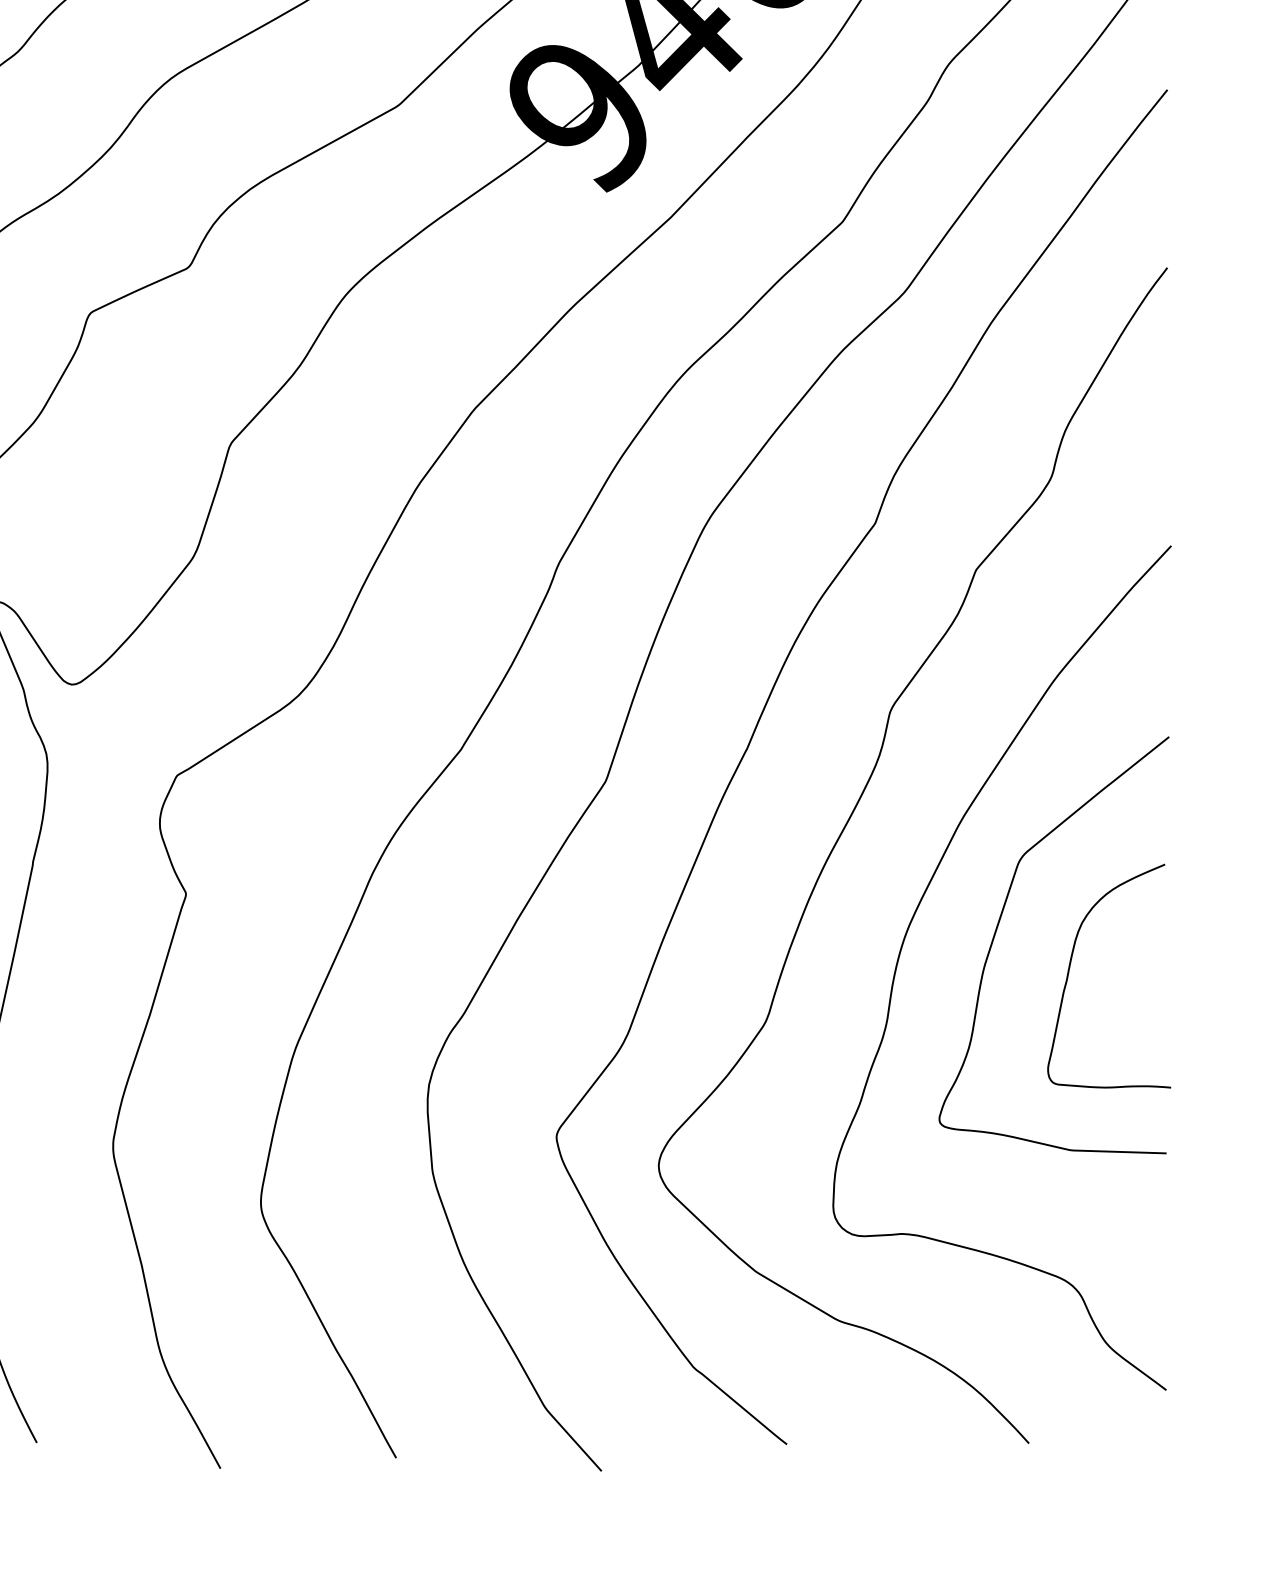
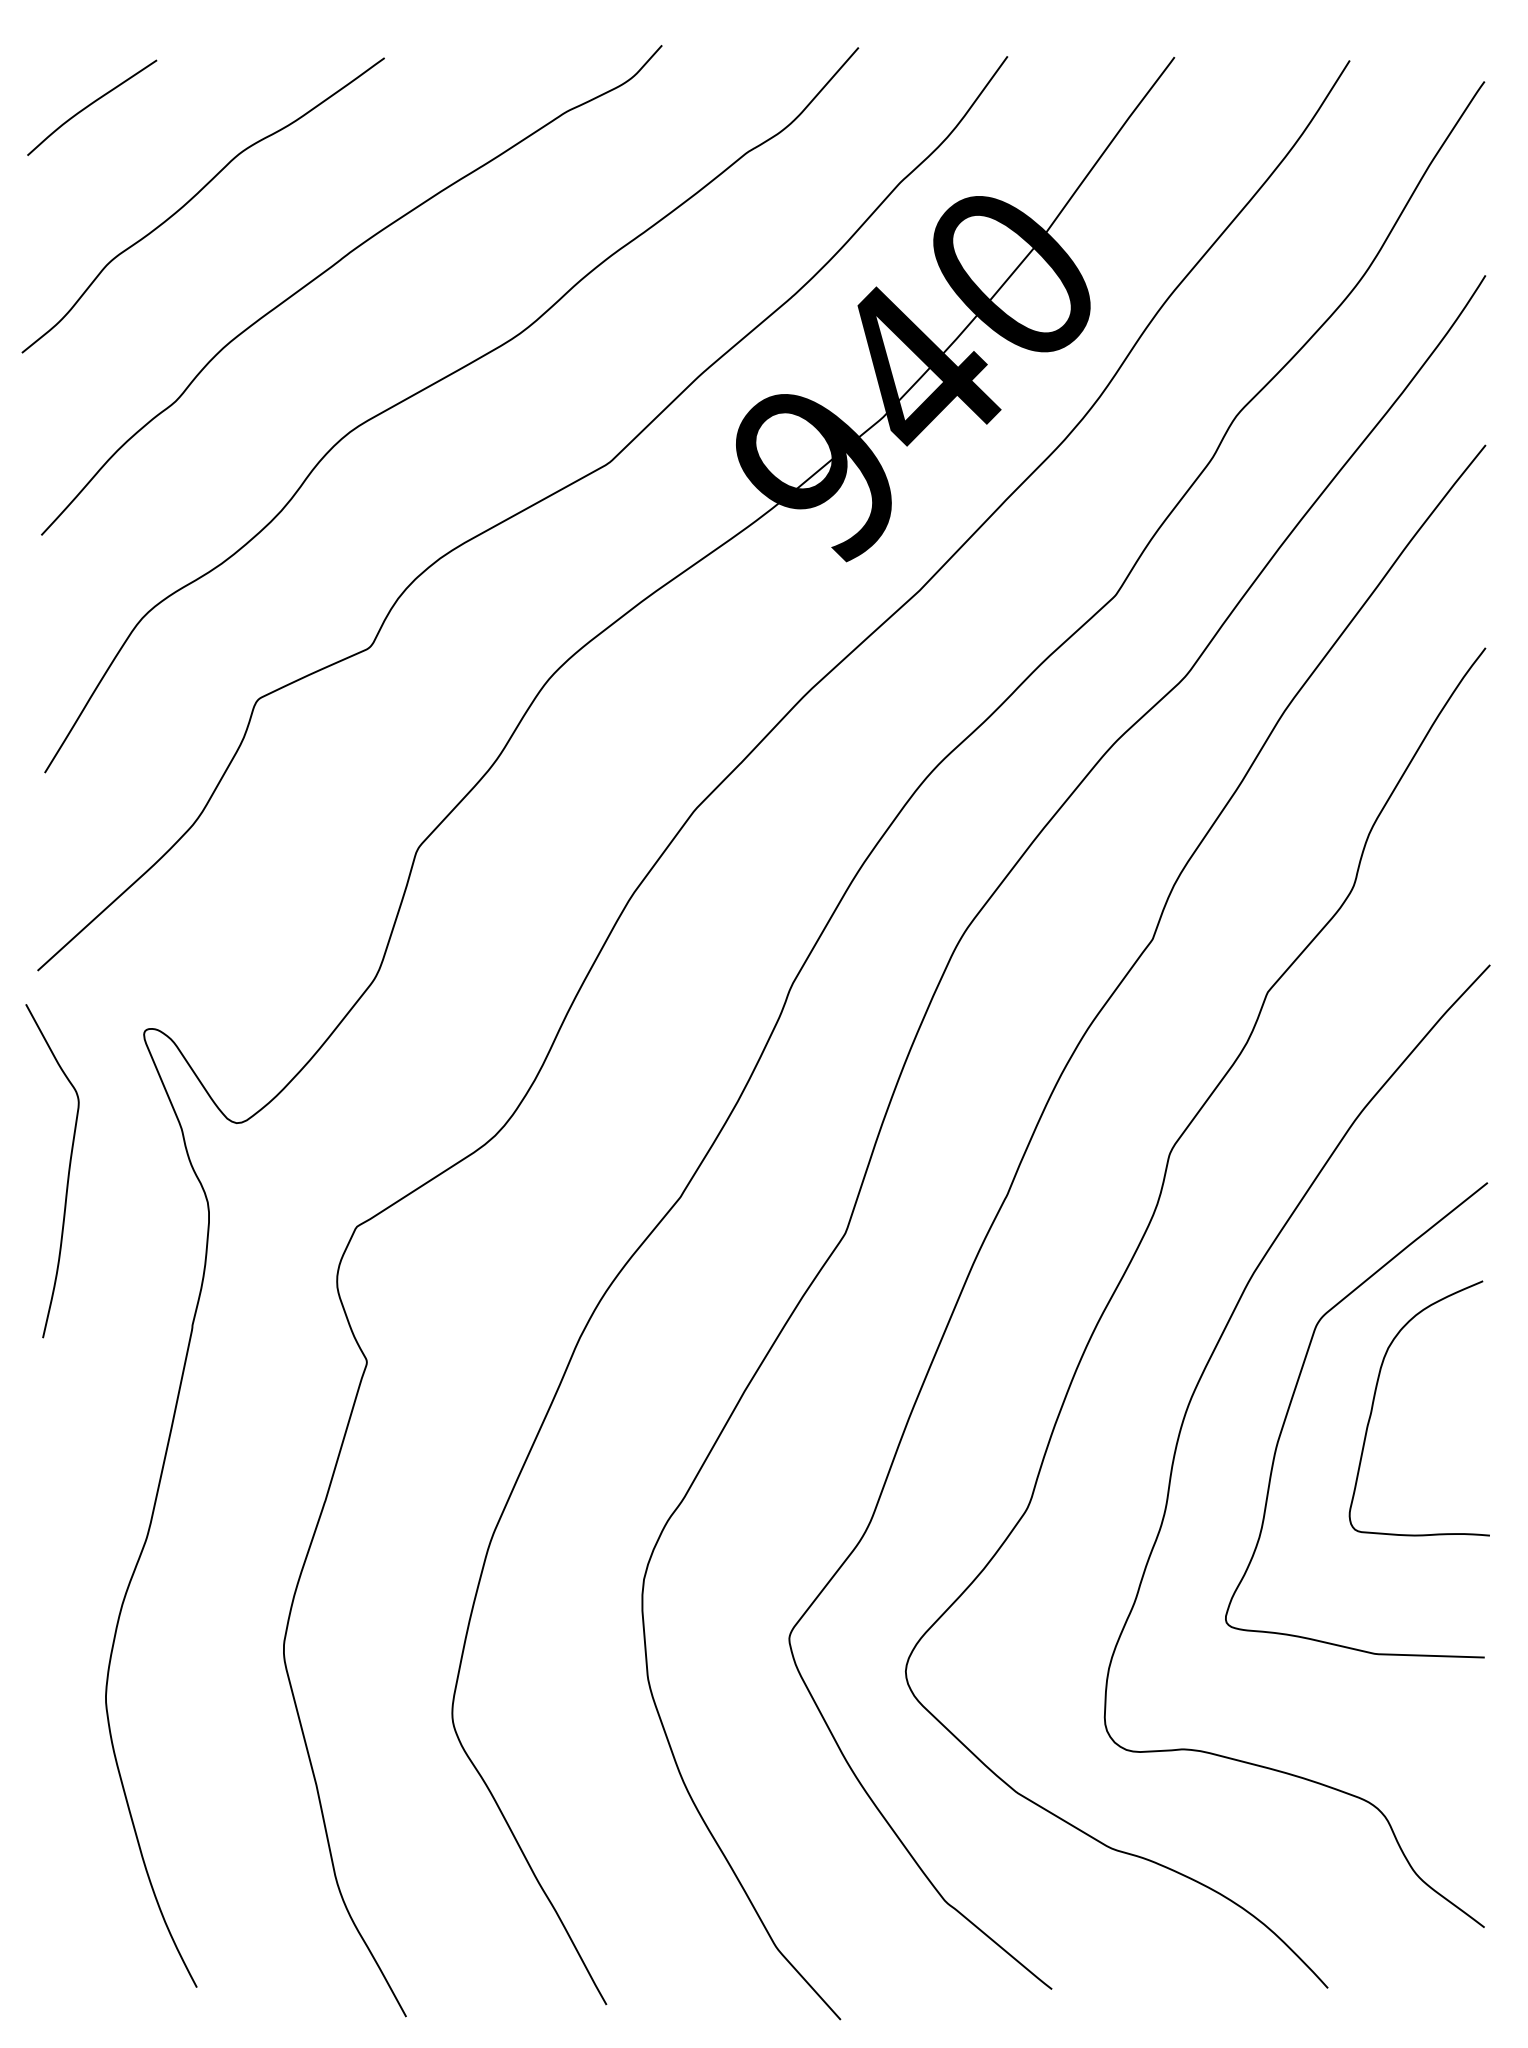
curve: (1069, 970) -> (1374, 1401), moved

